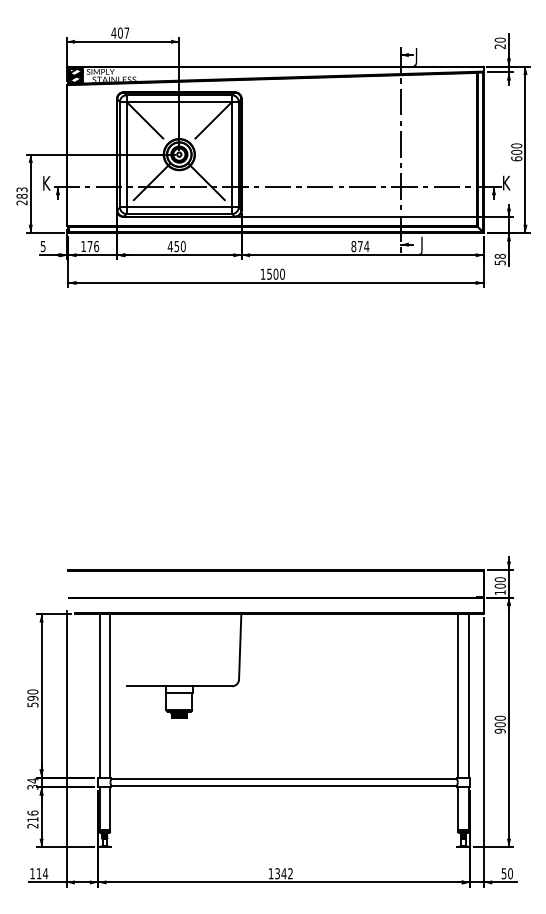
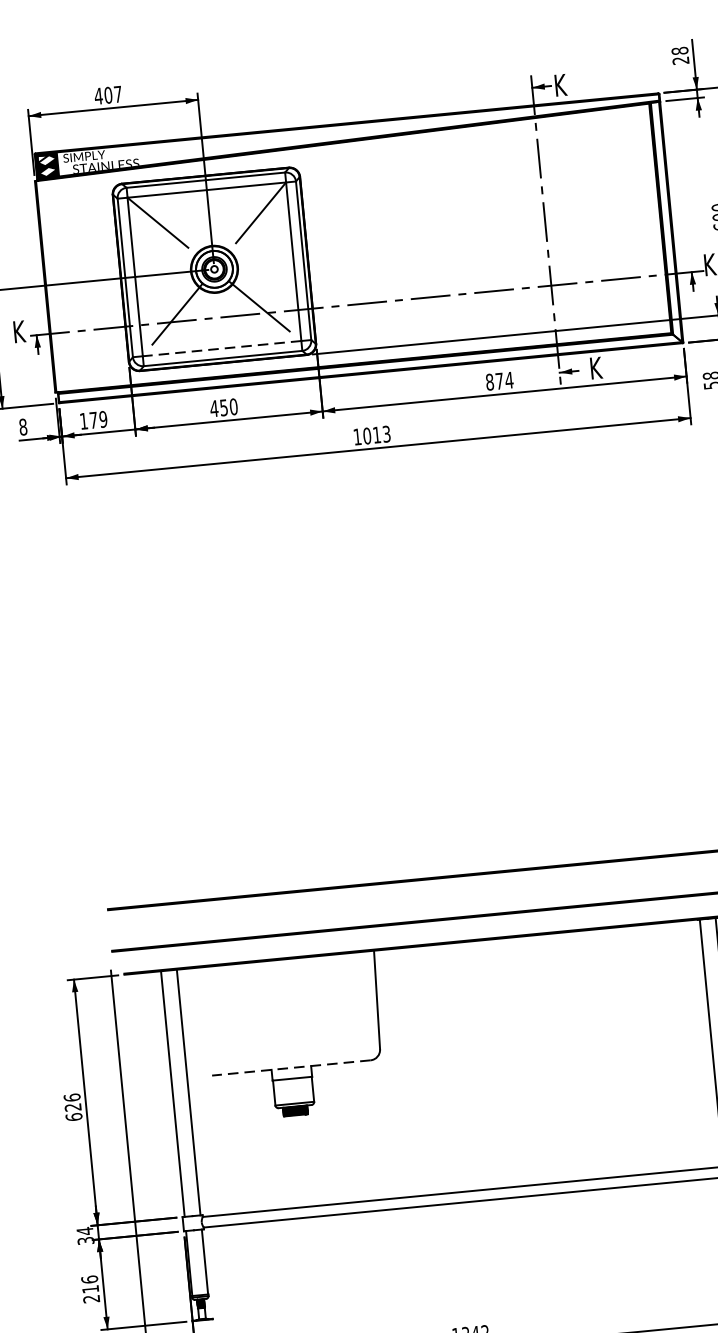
text: (500, 39) -> (680, 49), 20 -> 28
text: (418, 56) -> (559, 87), J -> K
line: (179, 207) -> (222, 348), solid -> dashed
text: (423, 244) -> (594, 369), J -> K
text: (42, 246) -> (22, 427), 5 -> 8
text: (96, 246) -> (103, 419), 176 -> 179
text: (275, 273) -> (376, 434), 1500 -> 1013
line: (179, 686) -> (291, 1068), solid -> dashed
text: (32, 698) -> (72, 1107), 590 -> 626

